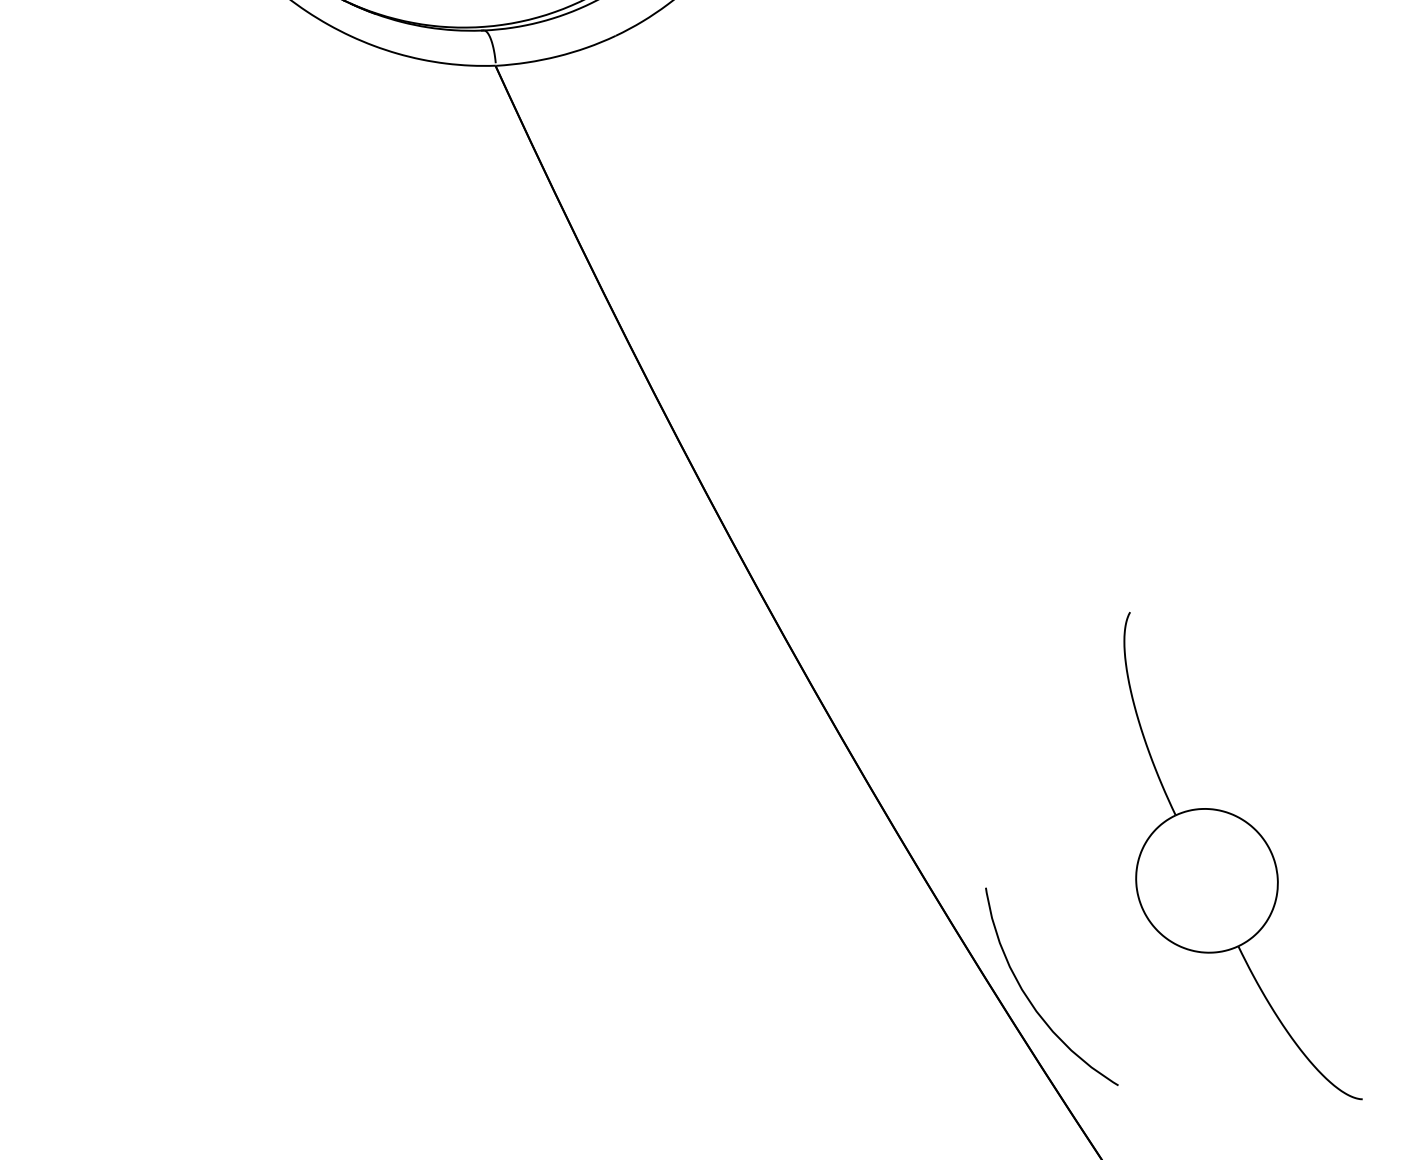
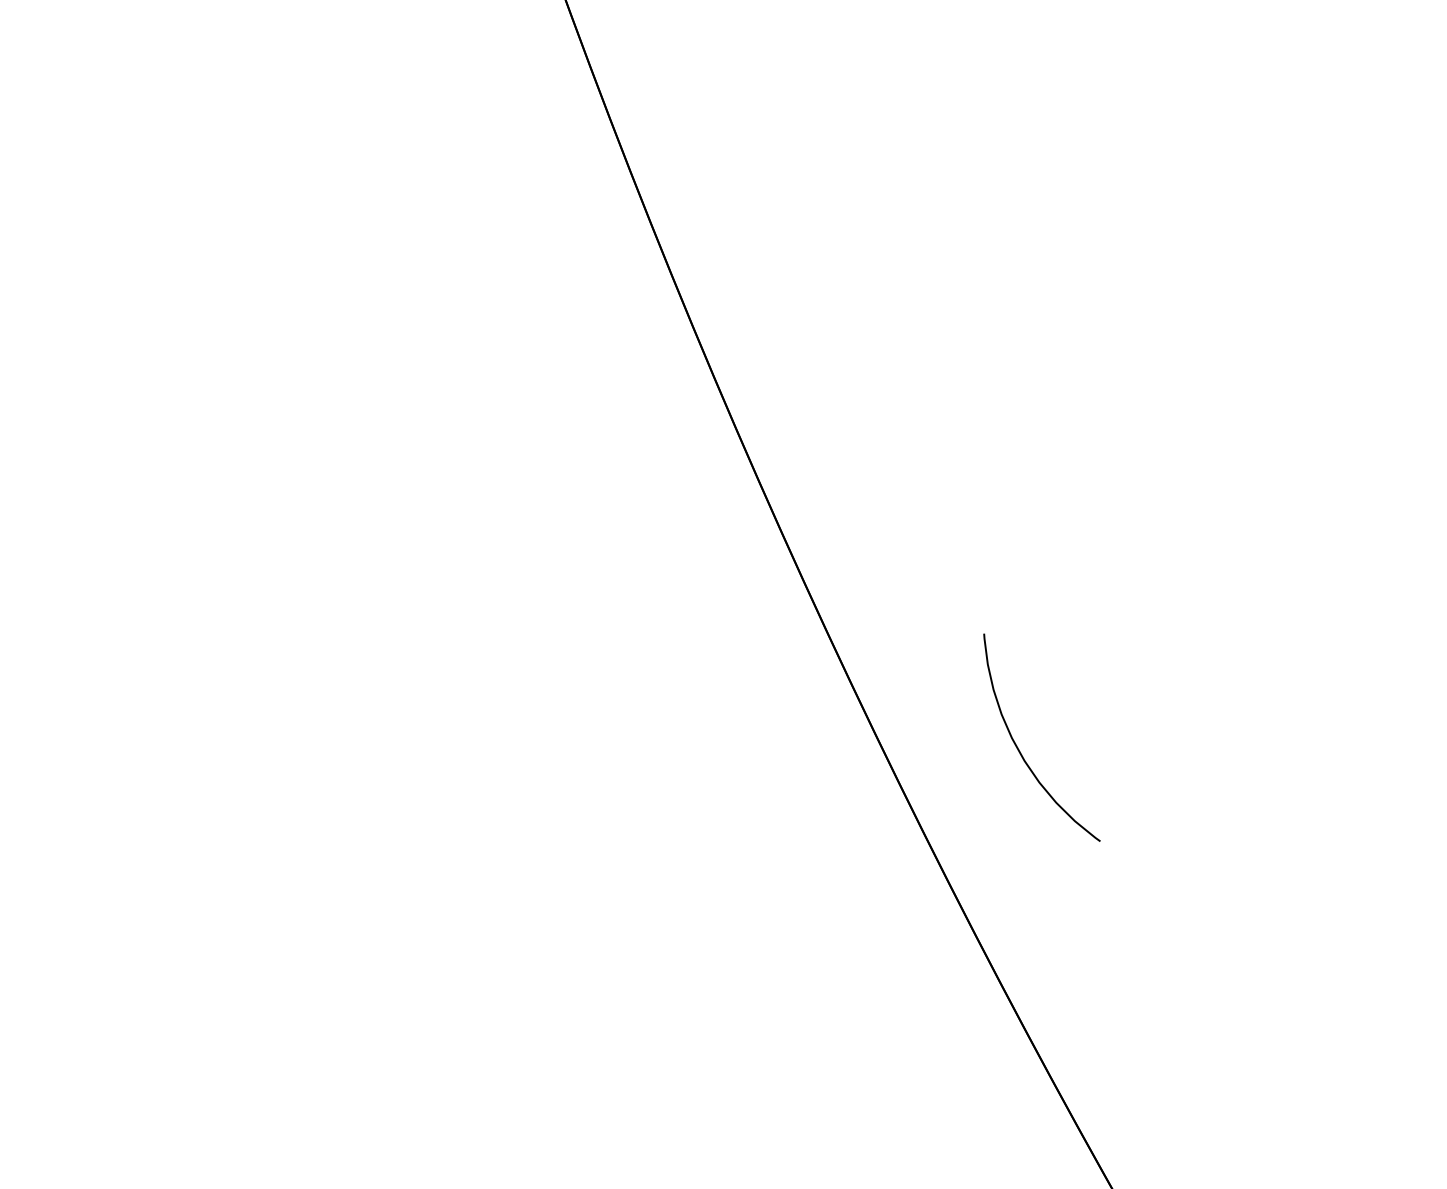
part: (1237, 856) -> (1237, 835), removed
curve: (1030, 1000) -> (1019, 749), moved

